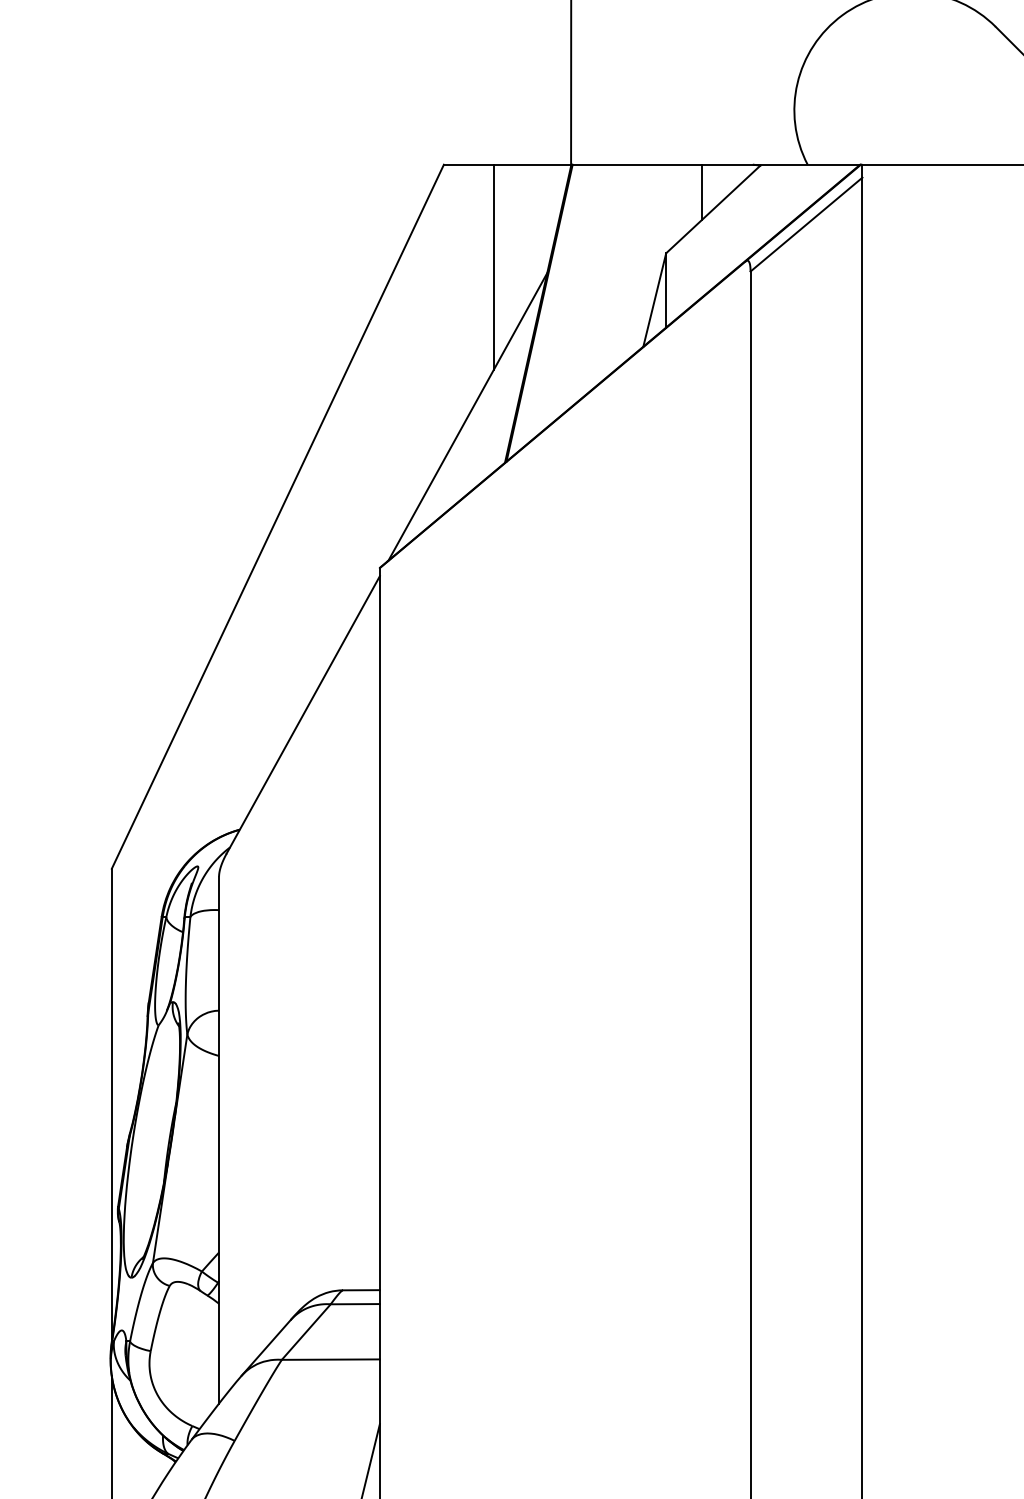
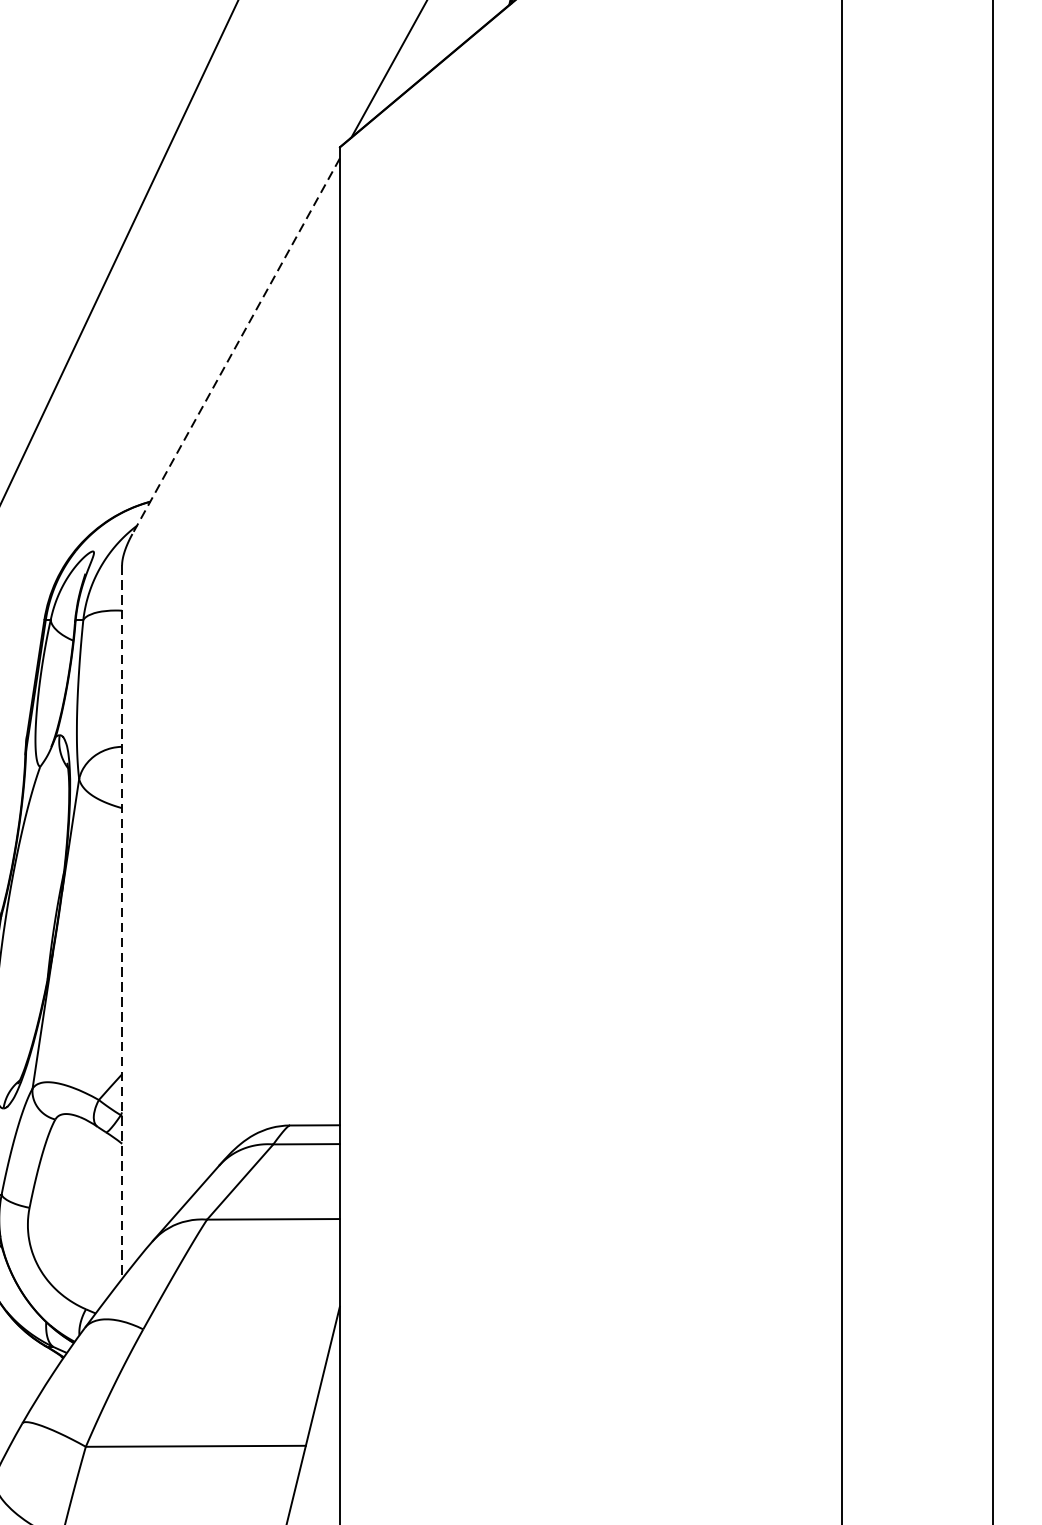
line: (303, 715) -> (236, 347), solid -> dashed
line: (219, 1140) -> (122, 922), solid -> dashed

